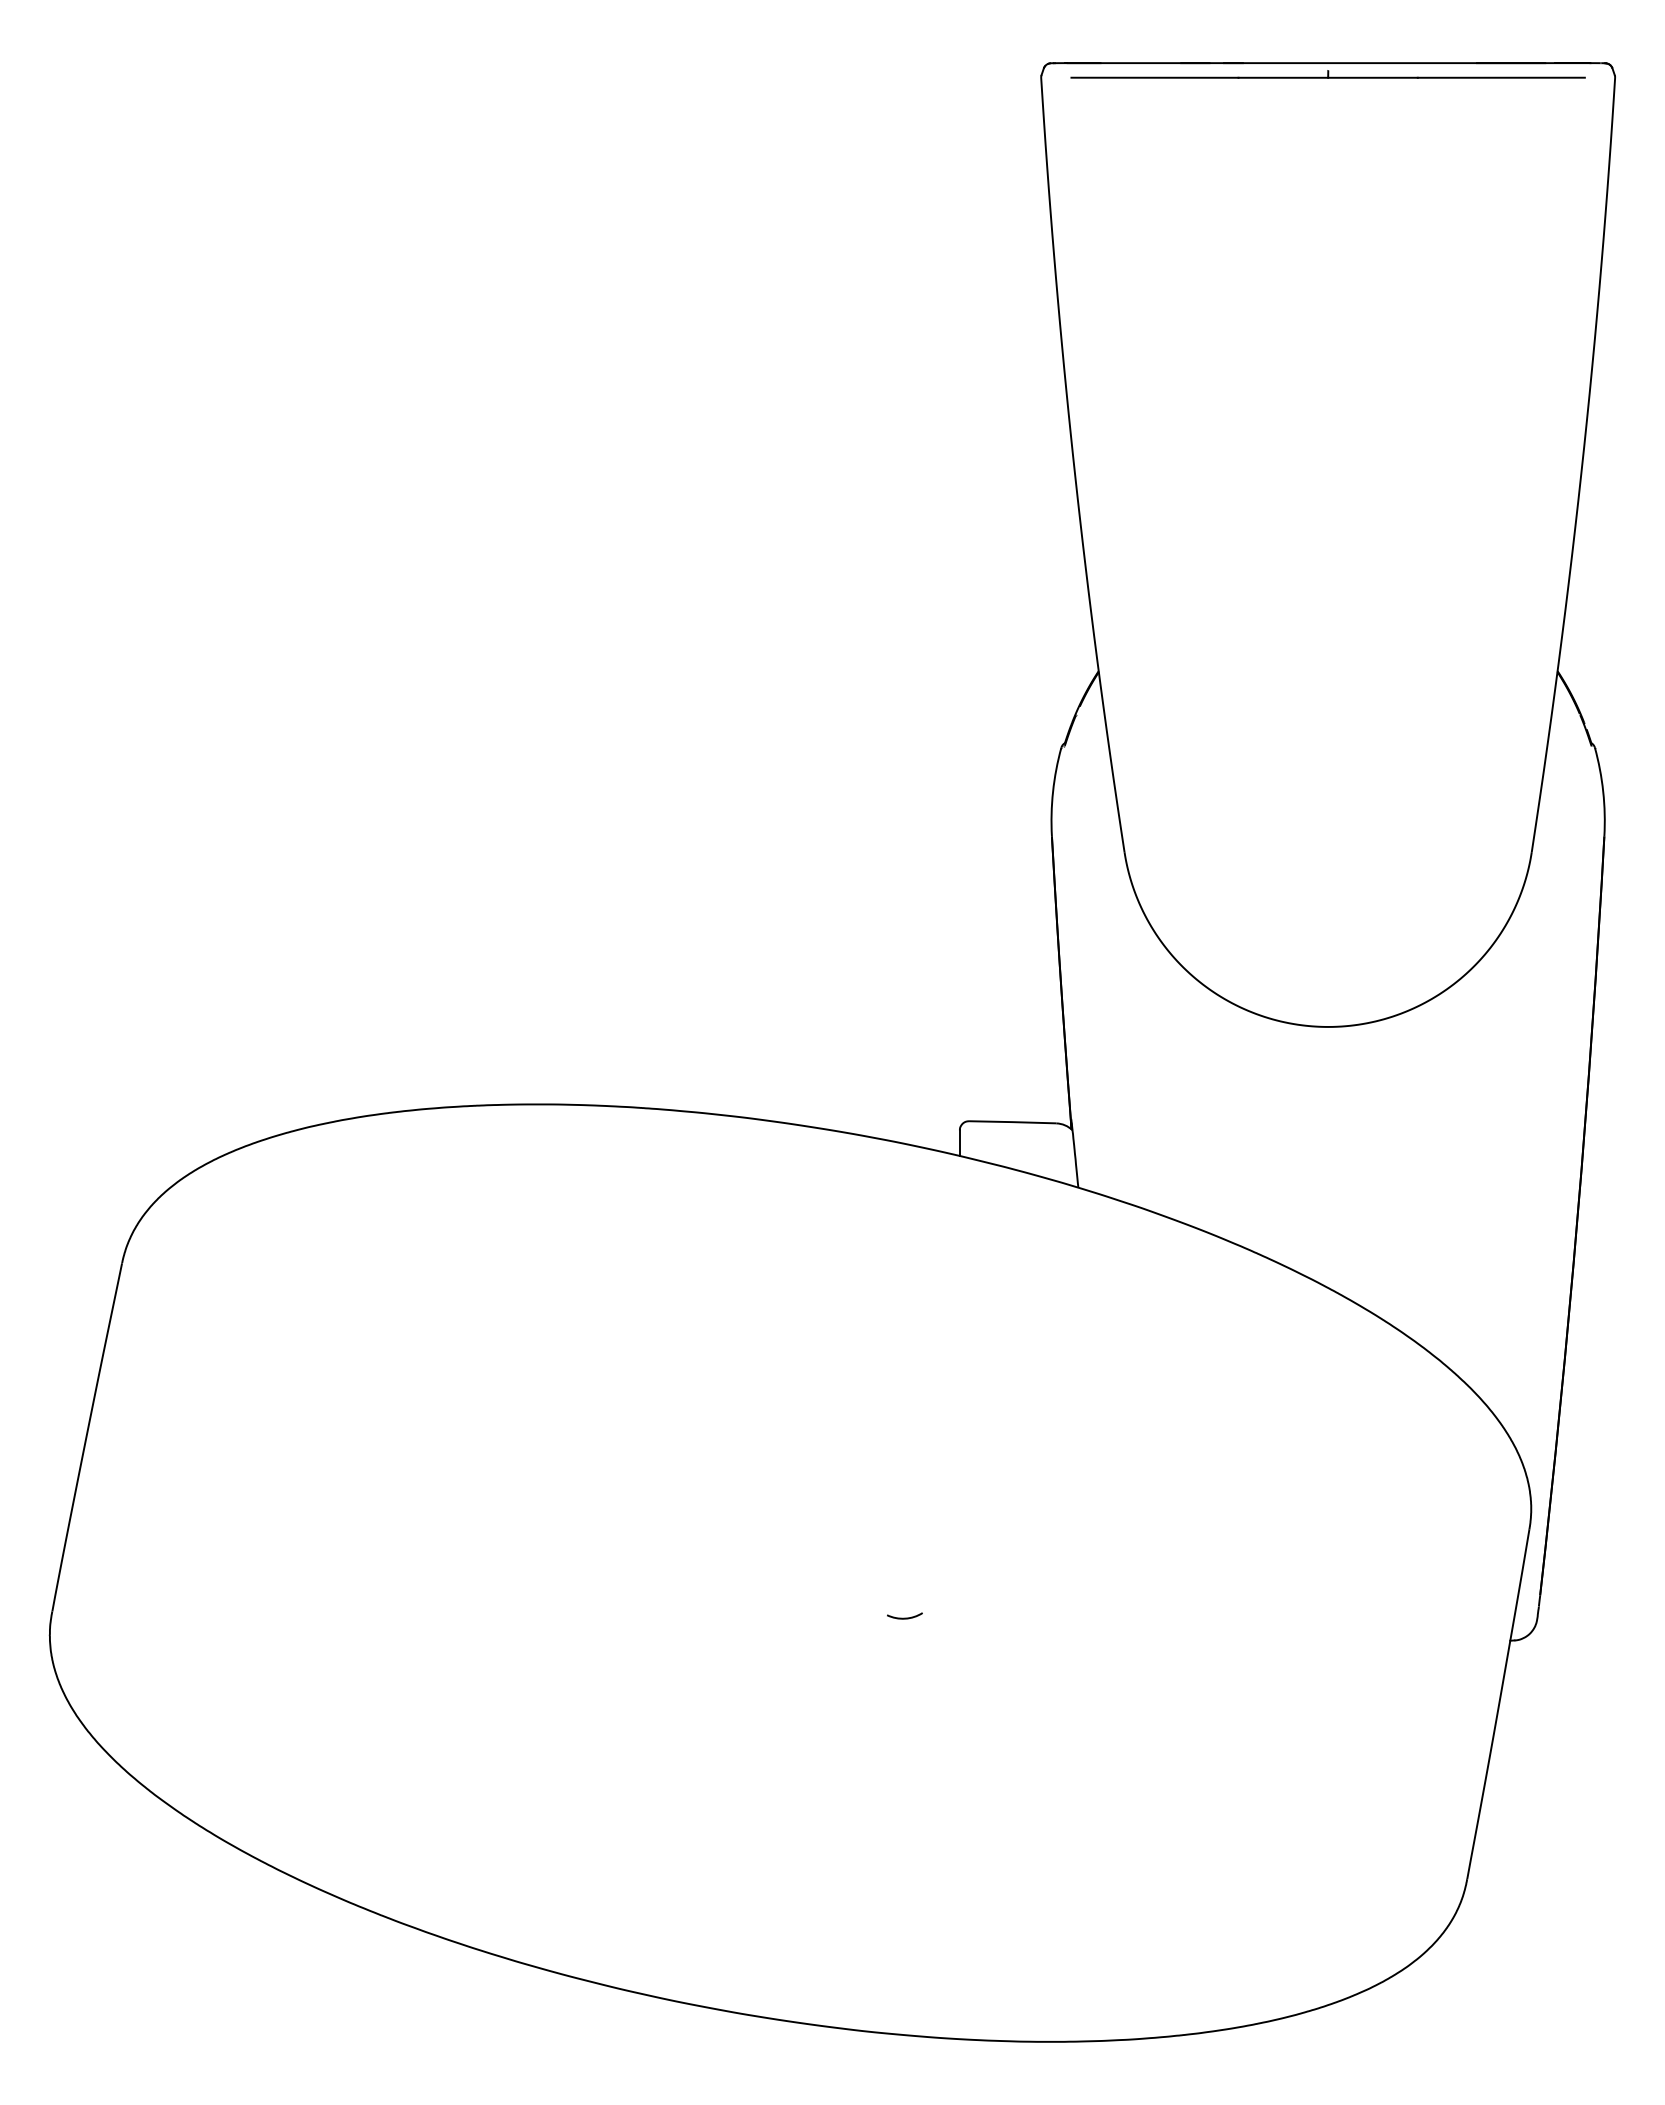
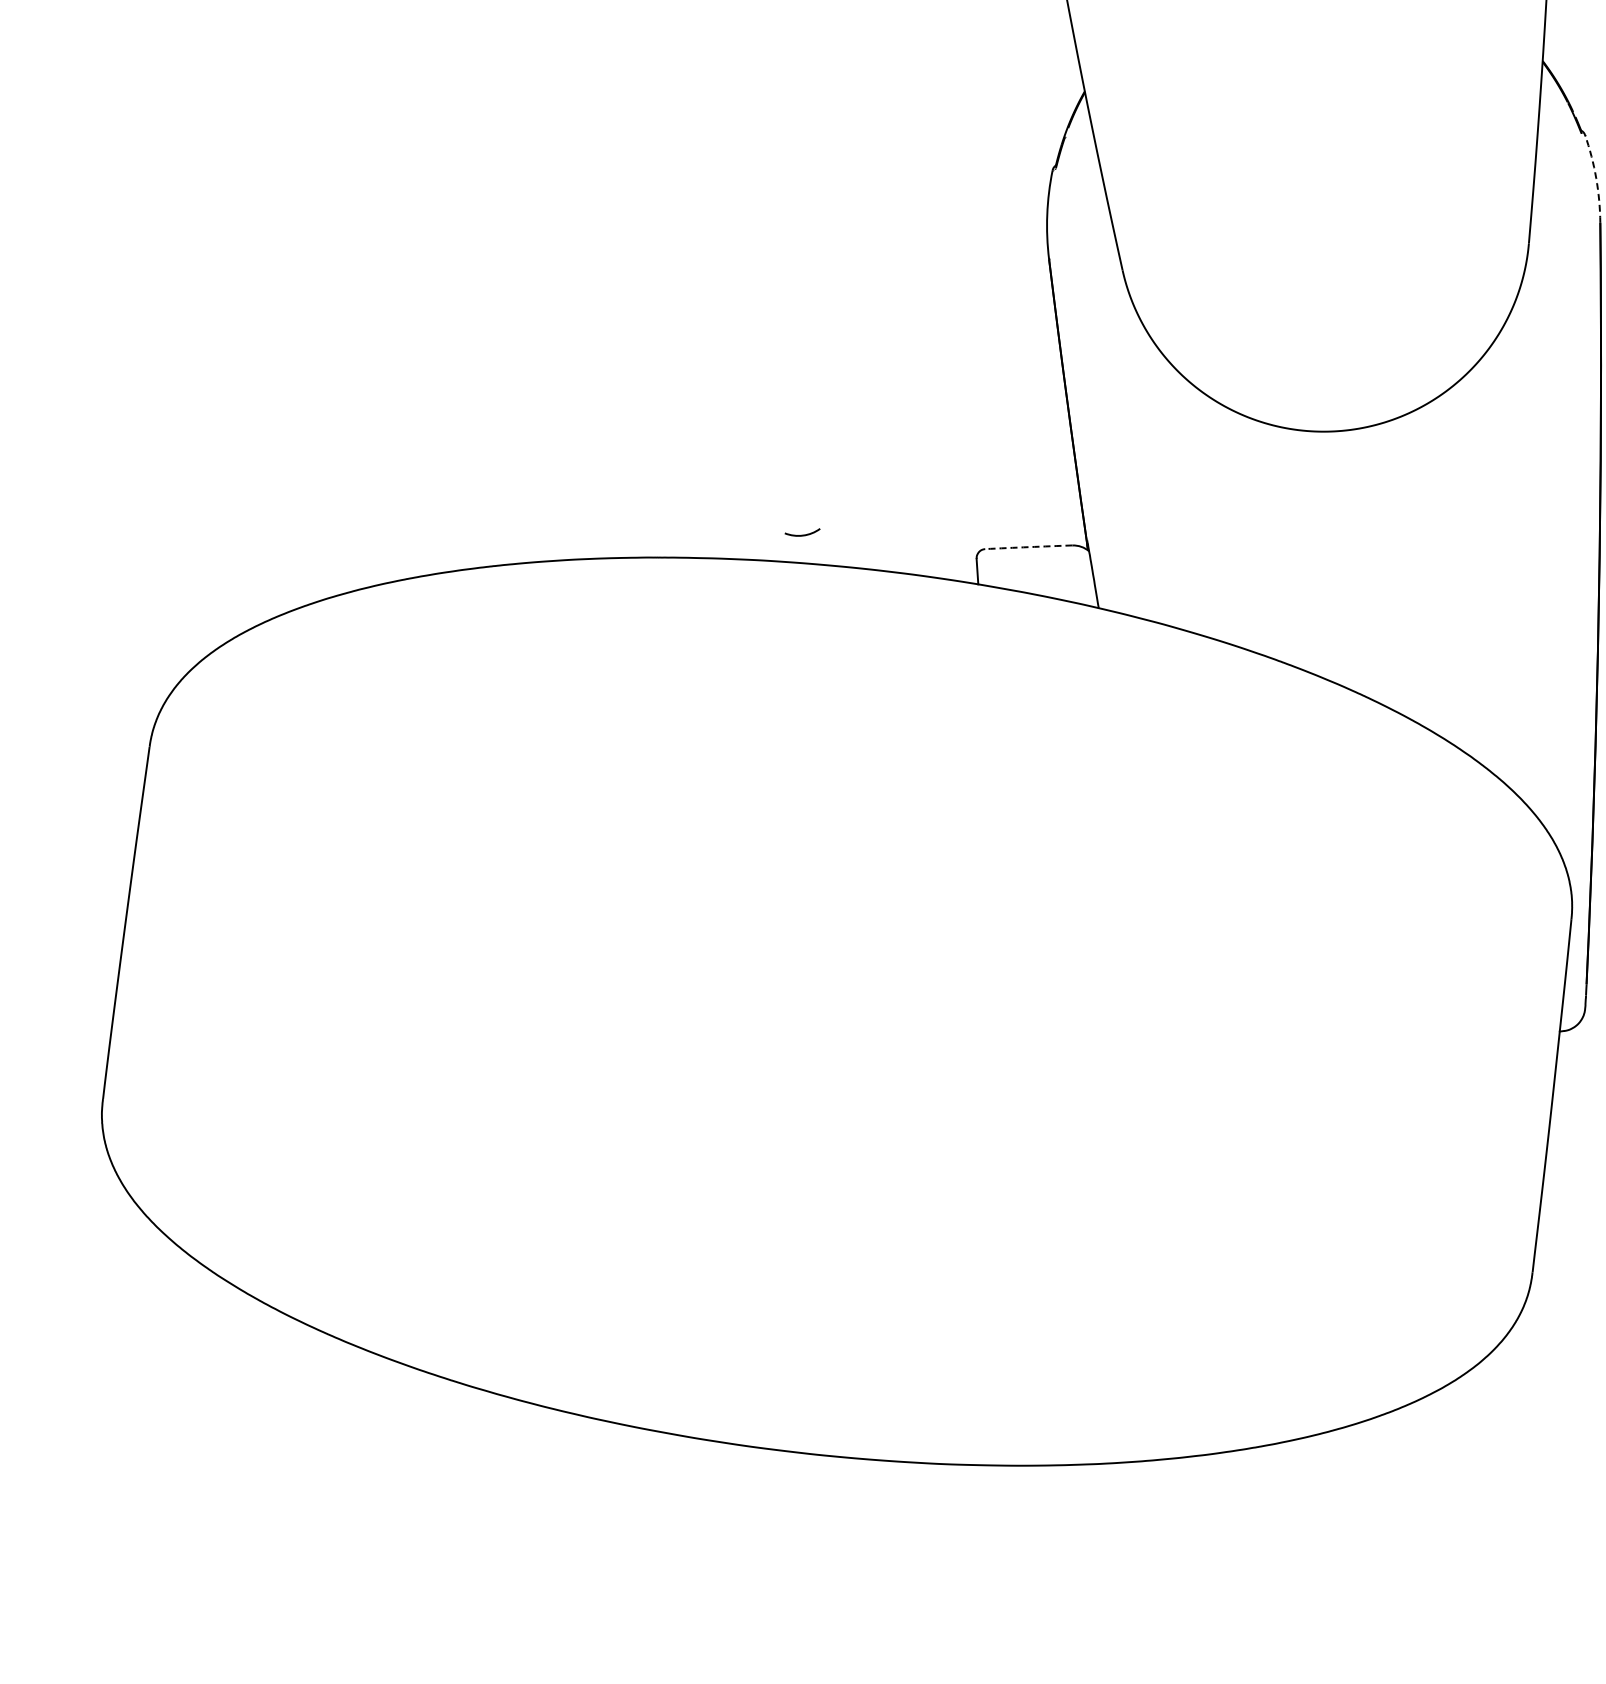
arc: (1603, 791) -> (1596, 178), solid -> dashed
arc: (1012, 1122) -> (1028, 547), solid -> dashed
arc: (904, 1617) -> (802, 534), moved

